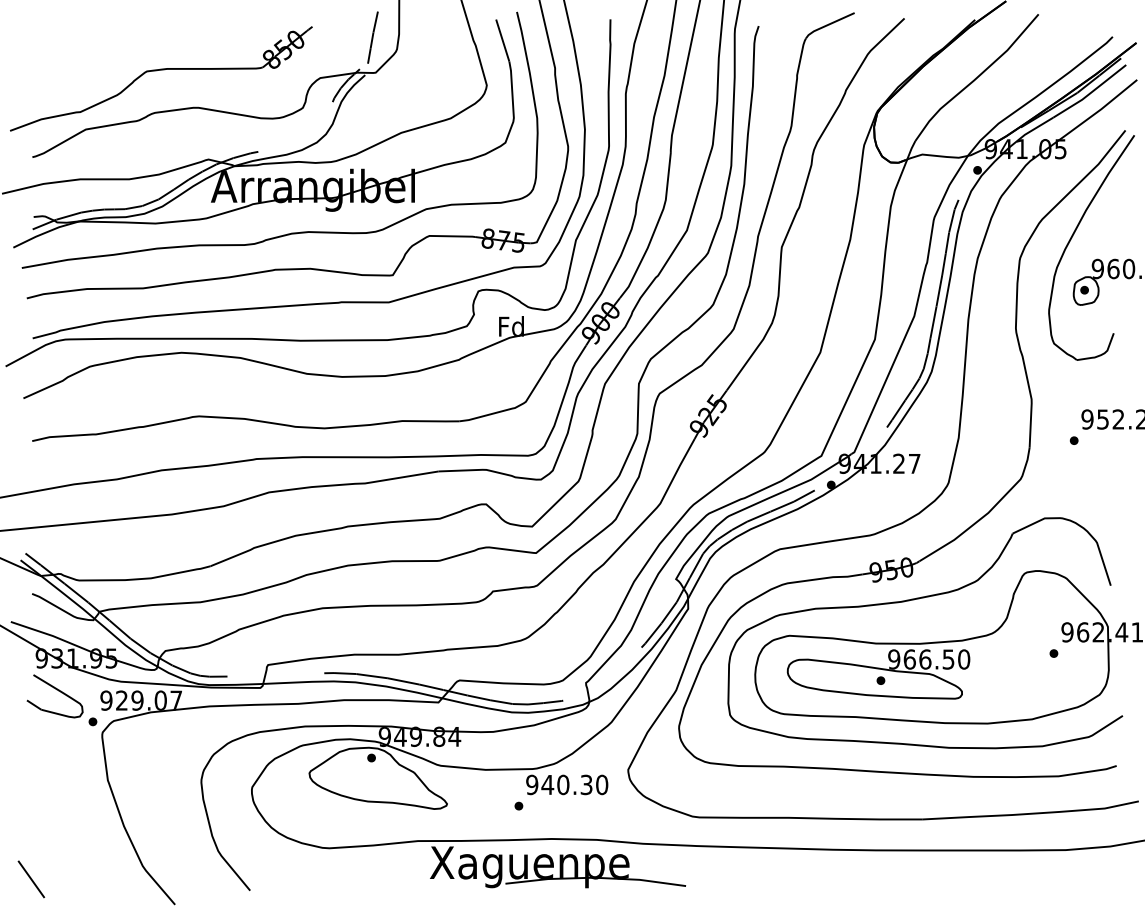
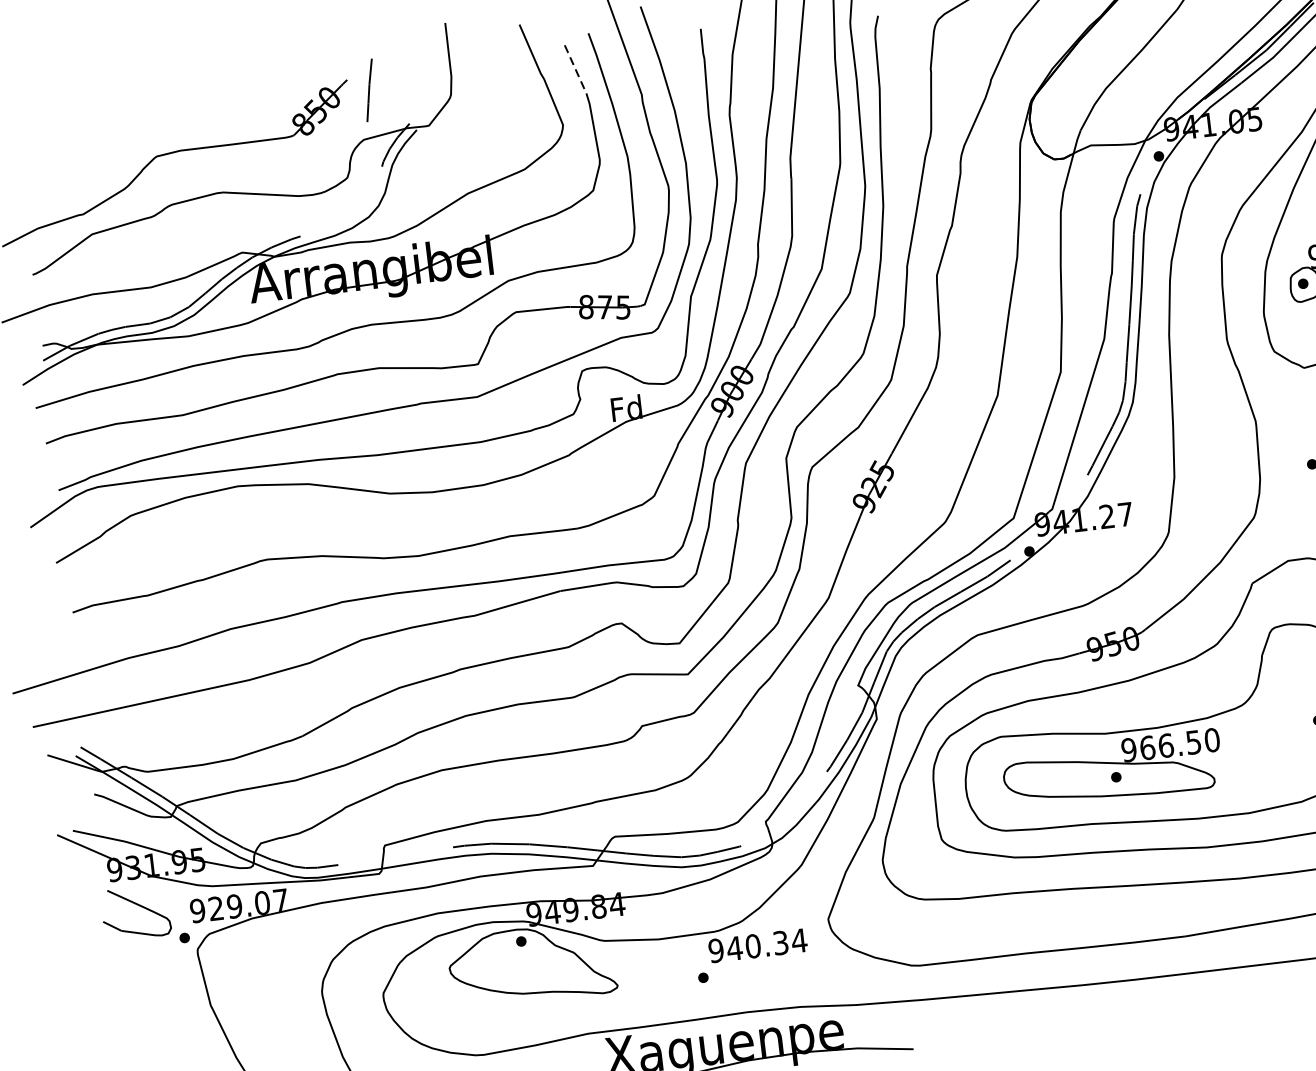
line: (372, 37) -> (369, 90), moved
line: (502, 41) -> (575, 70), solid -> dashed
text: (601, 784) -> (798, 940), 940.30 -> 940.34

